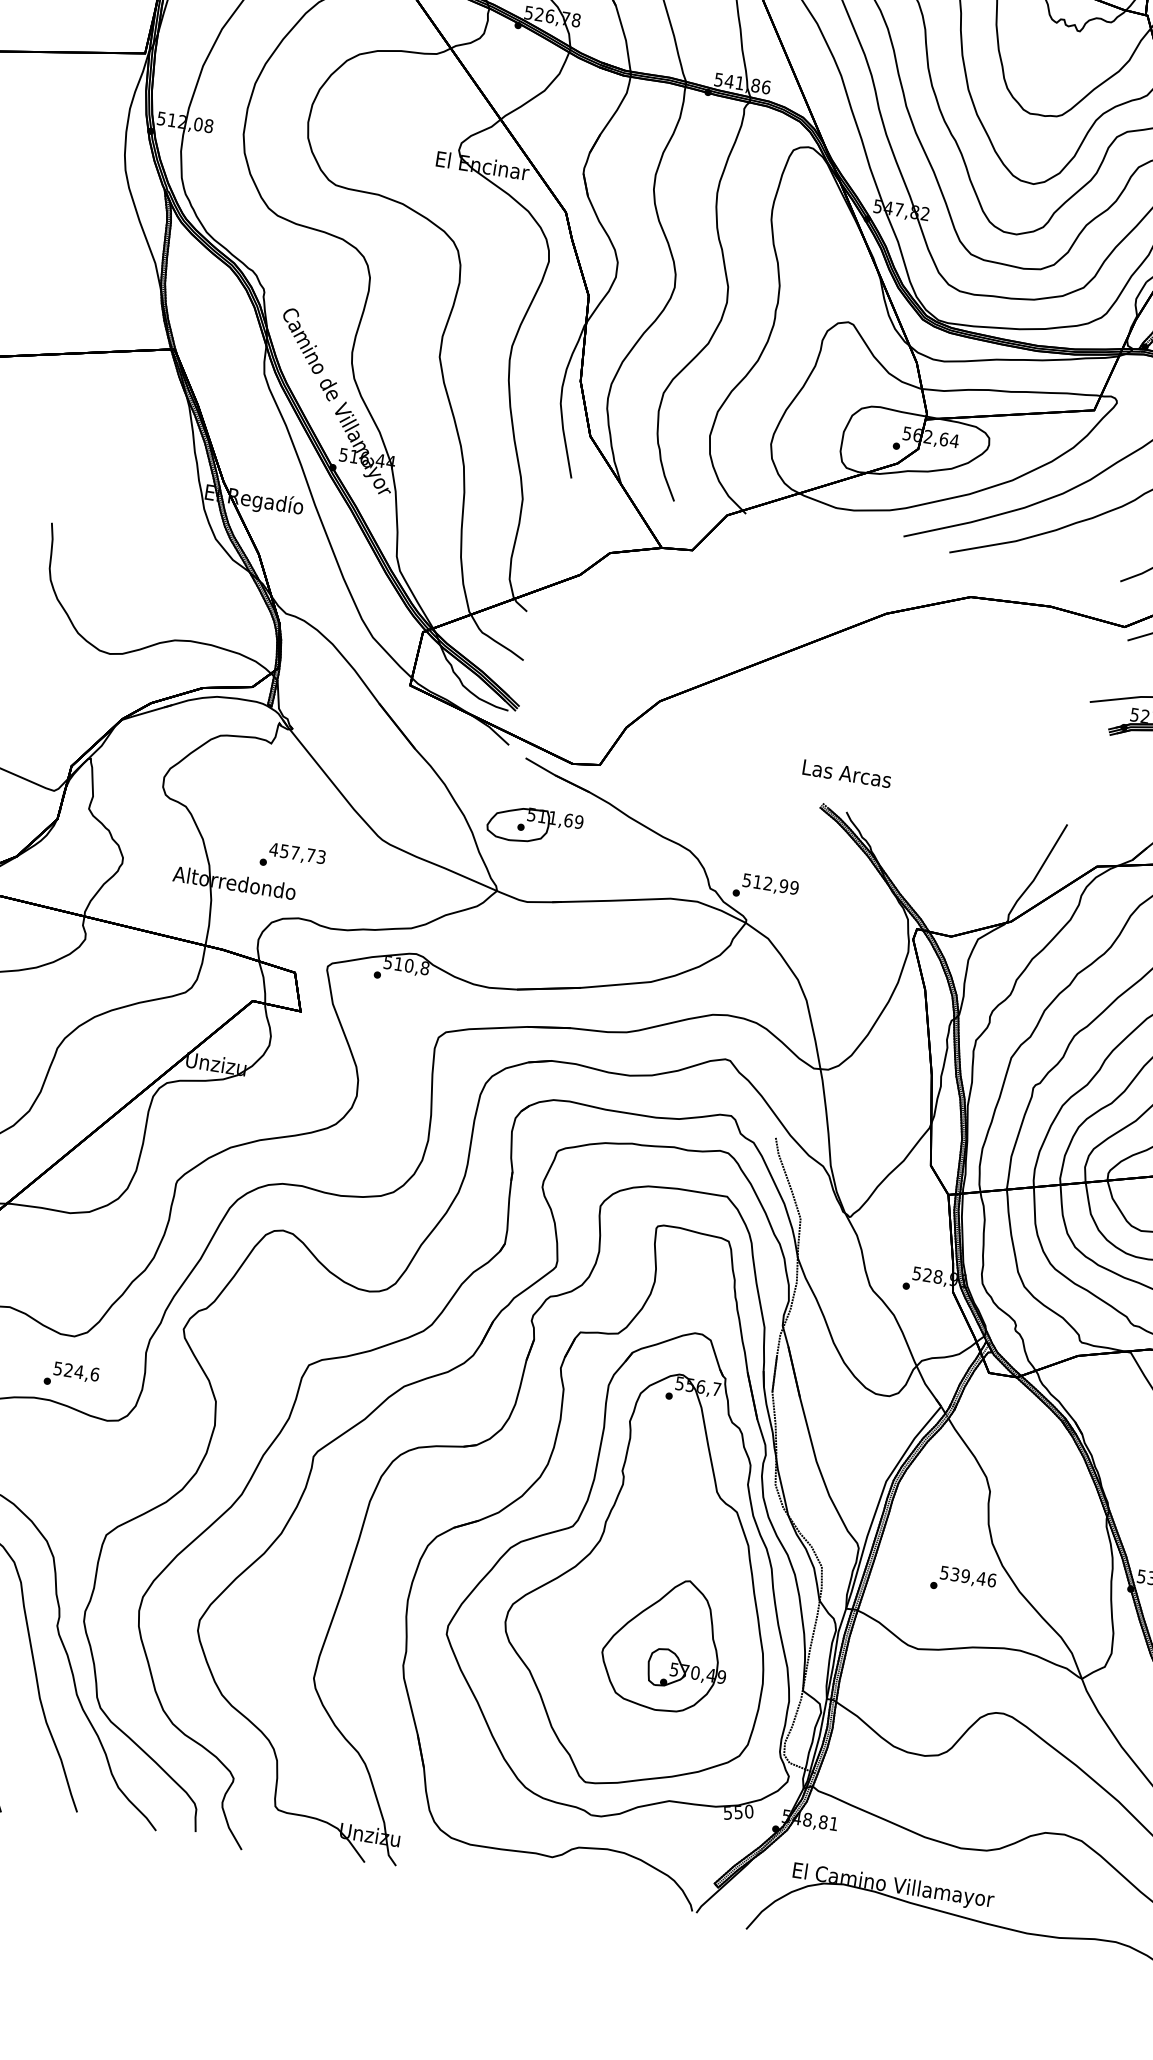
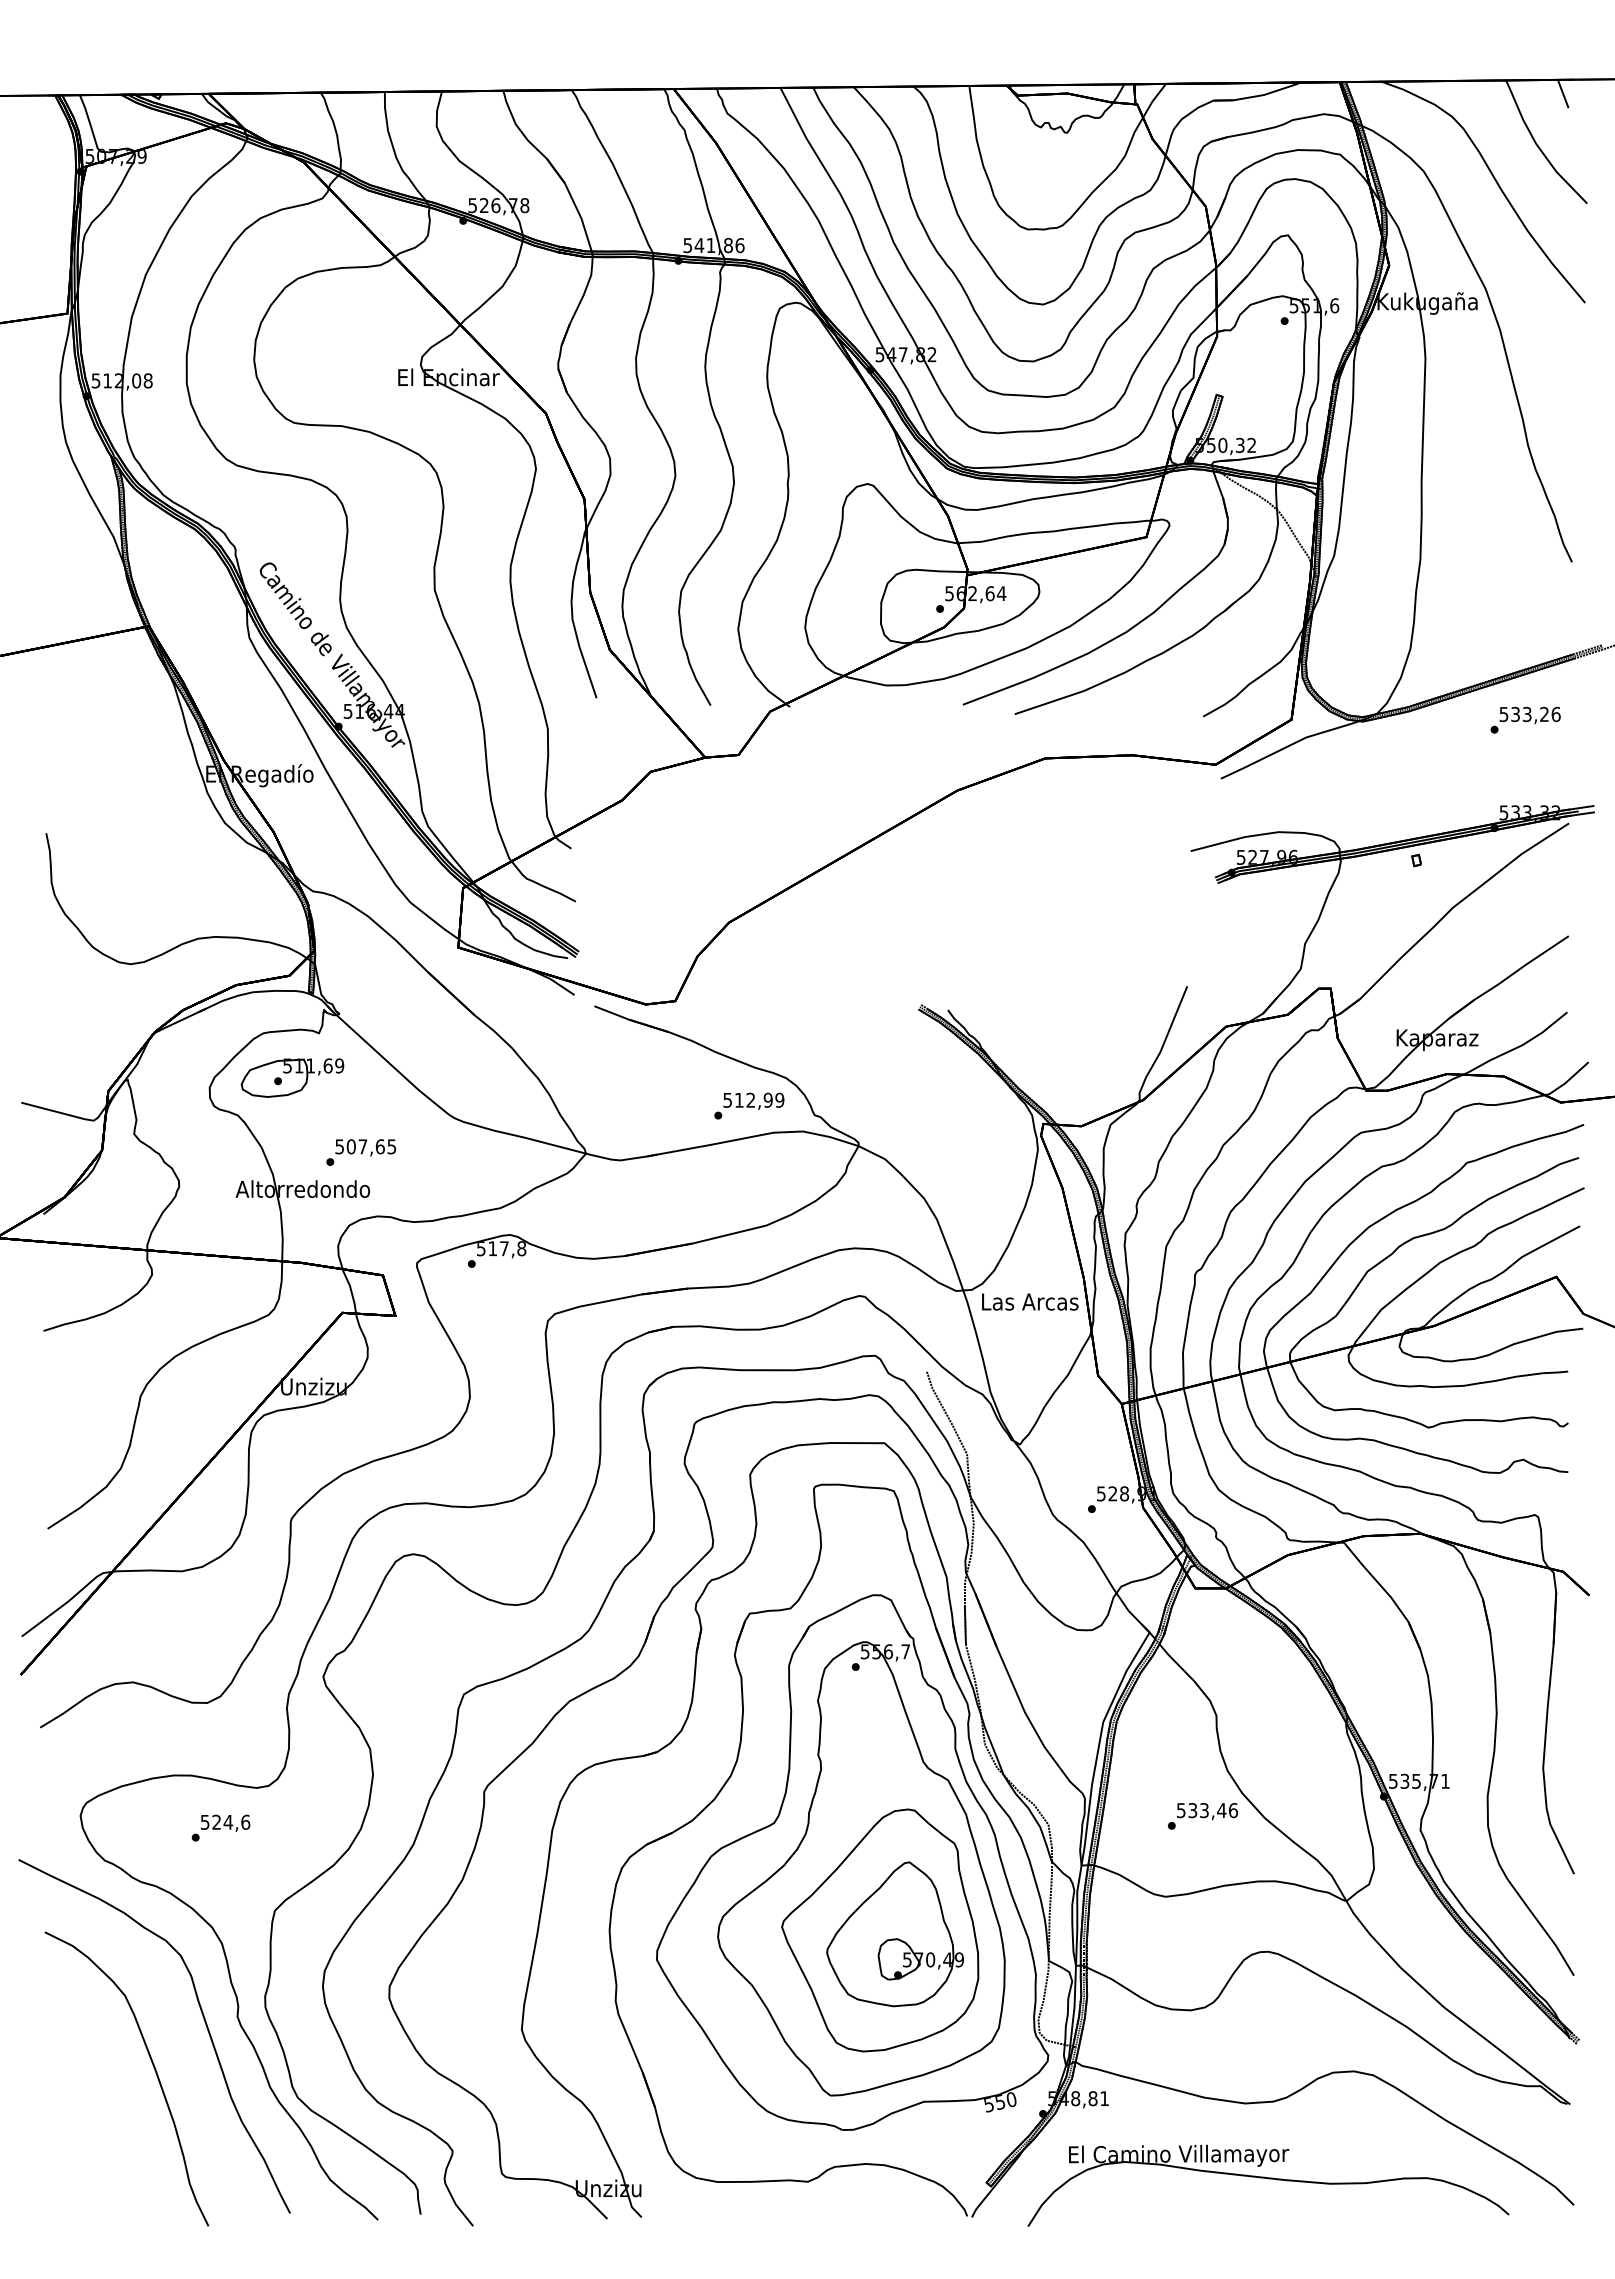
text: (847, 773) -> (1030, 1301), moved
part: (534, 825) -> (292, 1077), moved
text: (297, 853) -> (365, 1146), 457,73 -> 507,65
text: (766, 888) -> (749, 1105), moved
text: (409, 965) -> (504, 1248), 510,8 -> 517,8
text: (71, 1375) -> (220, 1827), moved
text: (964, 1576) -> (1203, 1810), 539,46 -> 533,46
part: (654, 1639) -> (880, 1930), added

